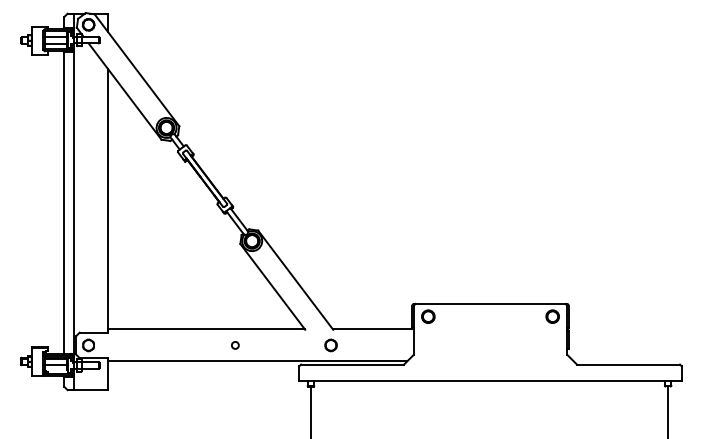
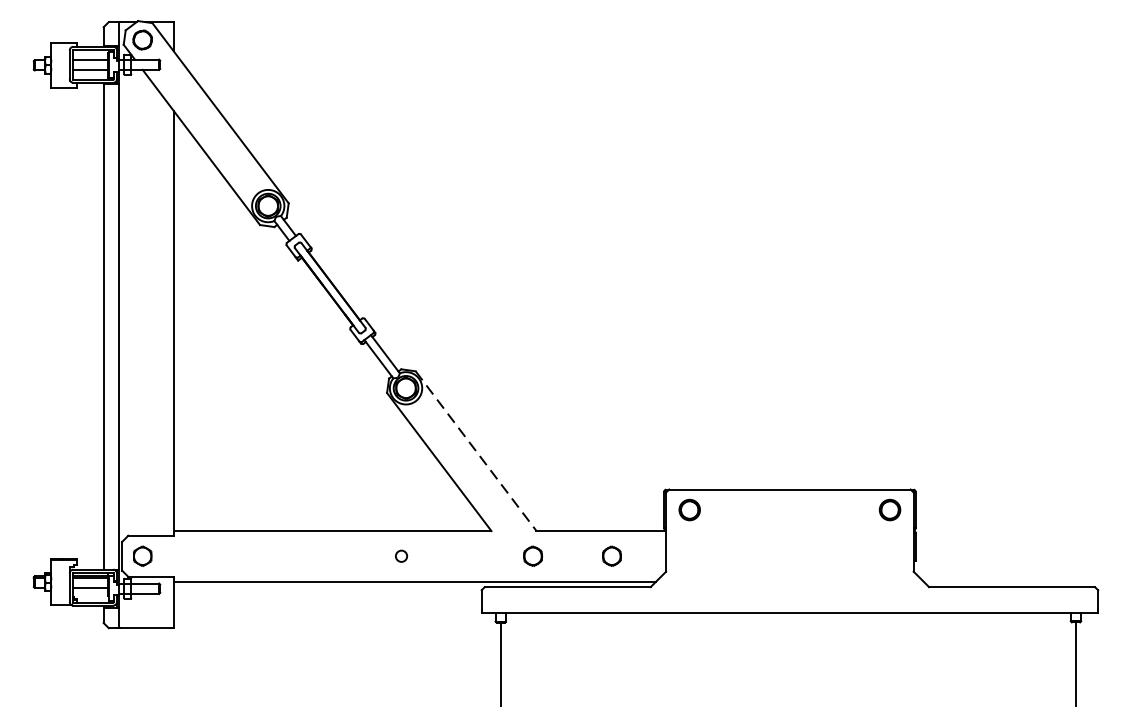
line: (296, 280) -> (477, 451), solid -> dashed
circle: (235, 345) -> (401, 556), moved
part: (379, 345) -> (611, 556), added

